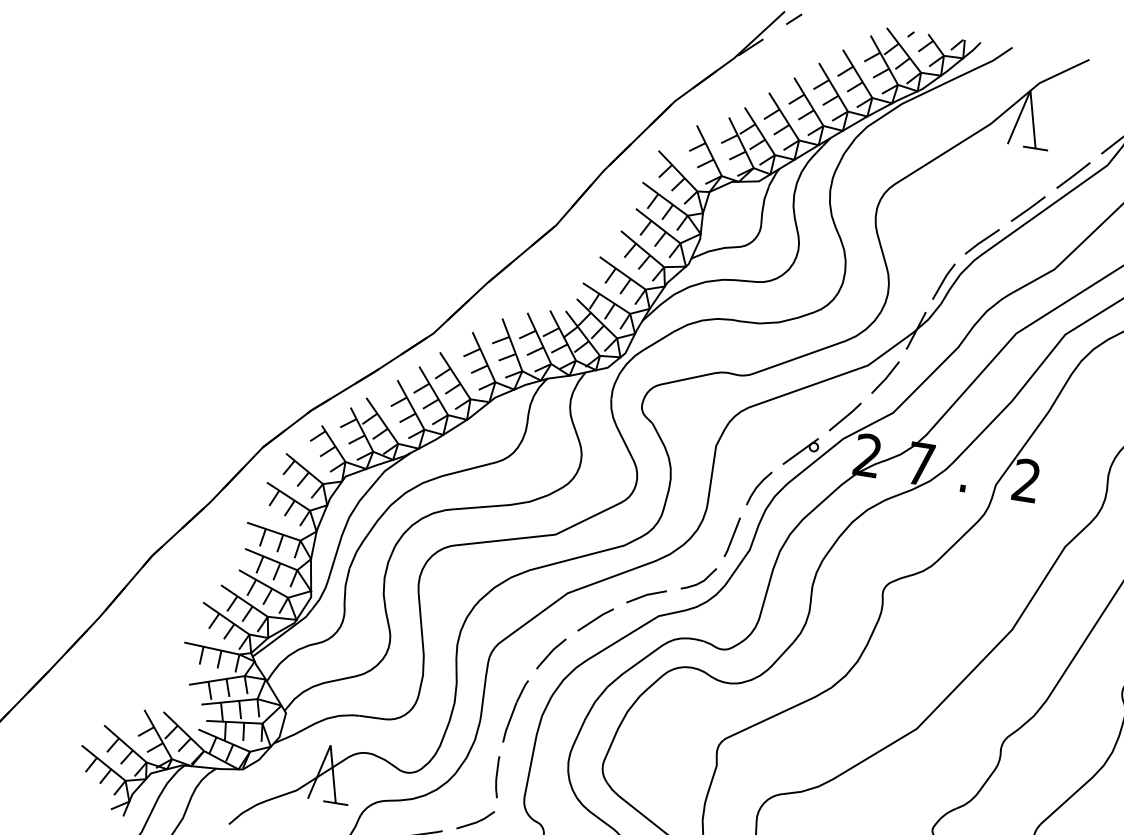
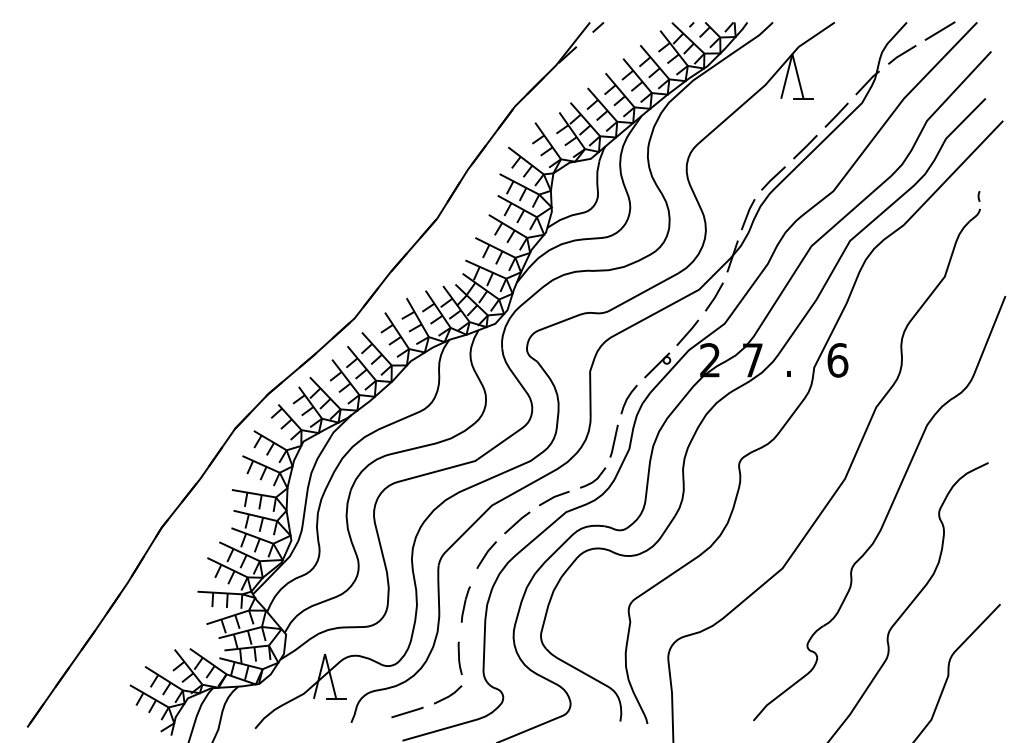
text: (1026, 480) -> (837, 360), 2 -> 6
part: (515, 711) -> (465, 604), size x0.7

